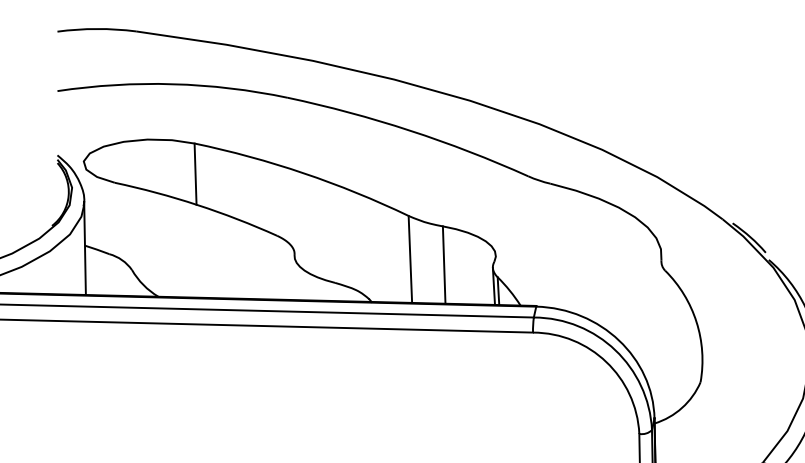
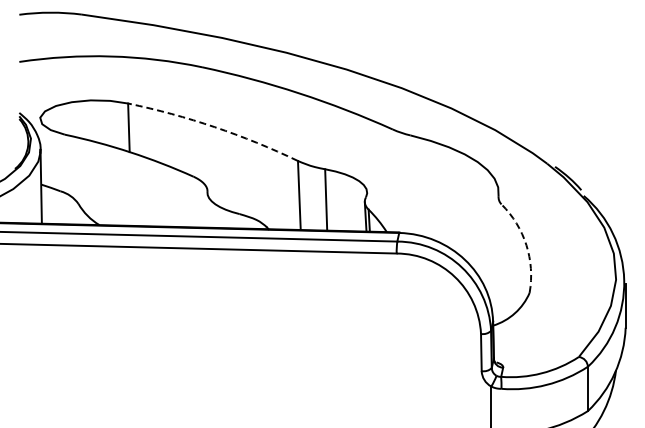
arc: (303, 173) -> (214, 127), solid -> dashed
arc: (696, 322) -> (526, 245), solid -> dashed

